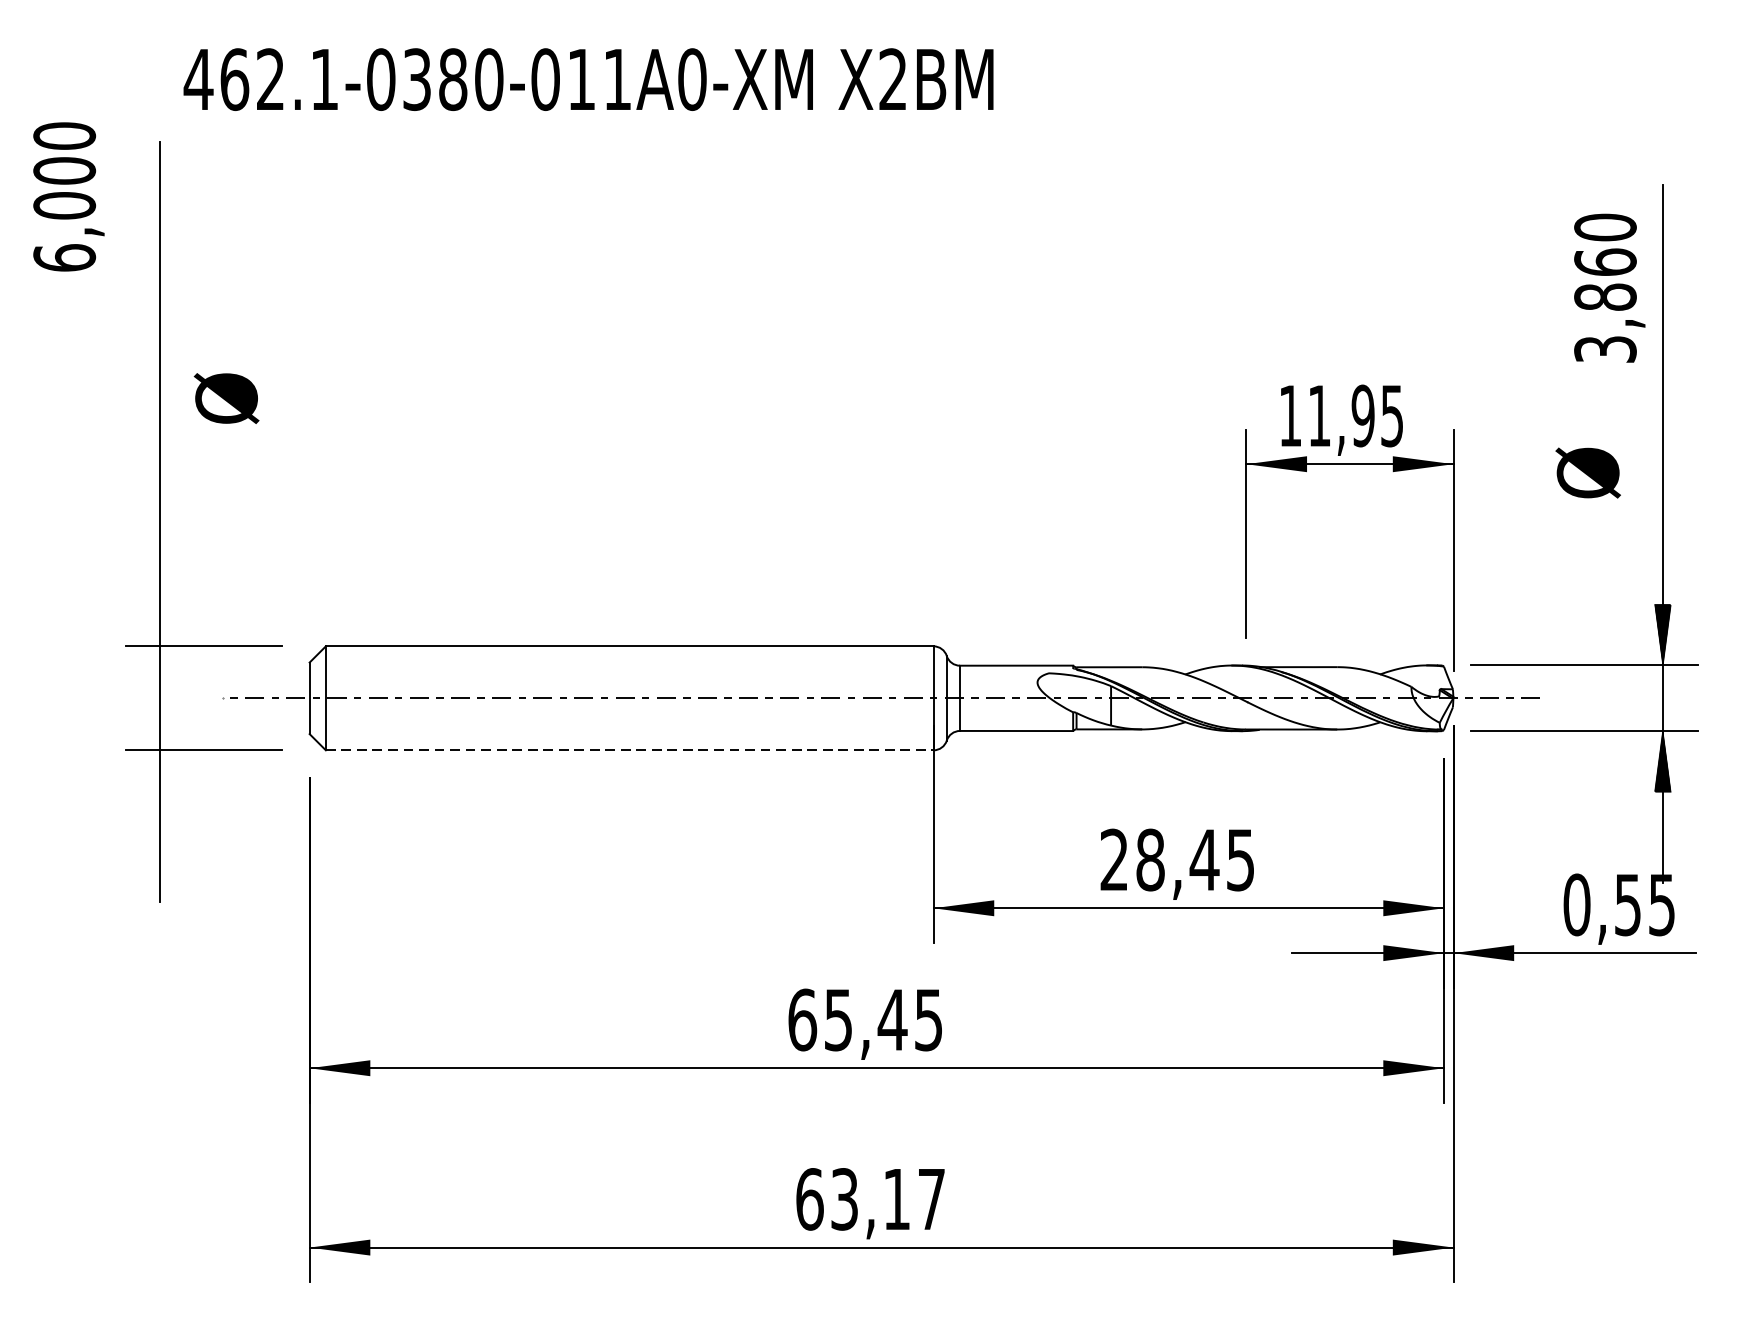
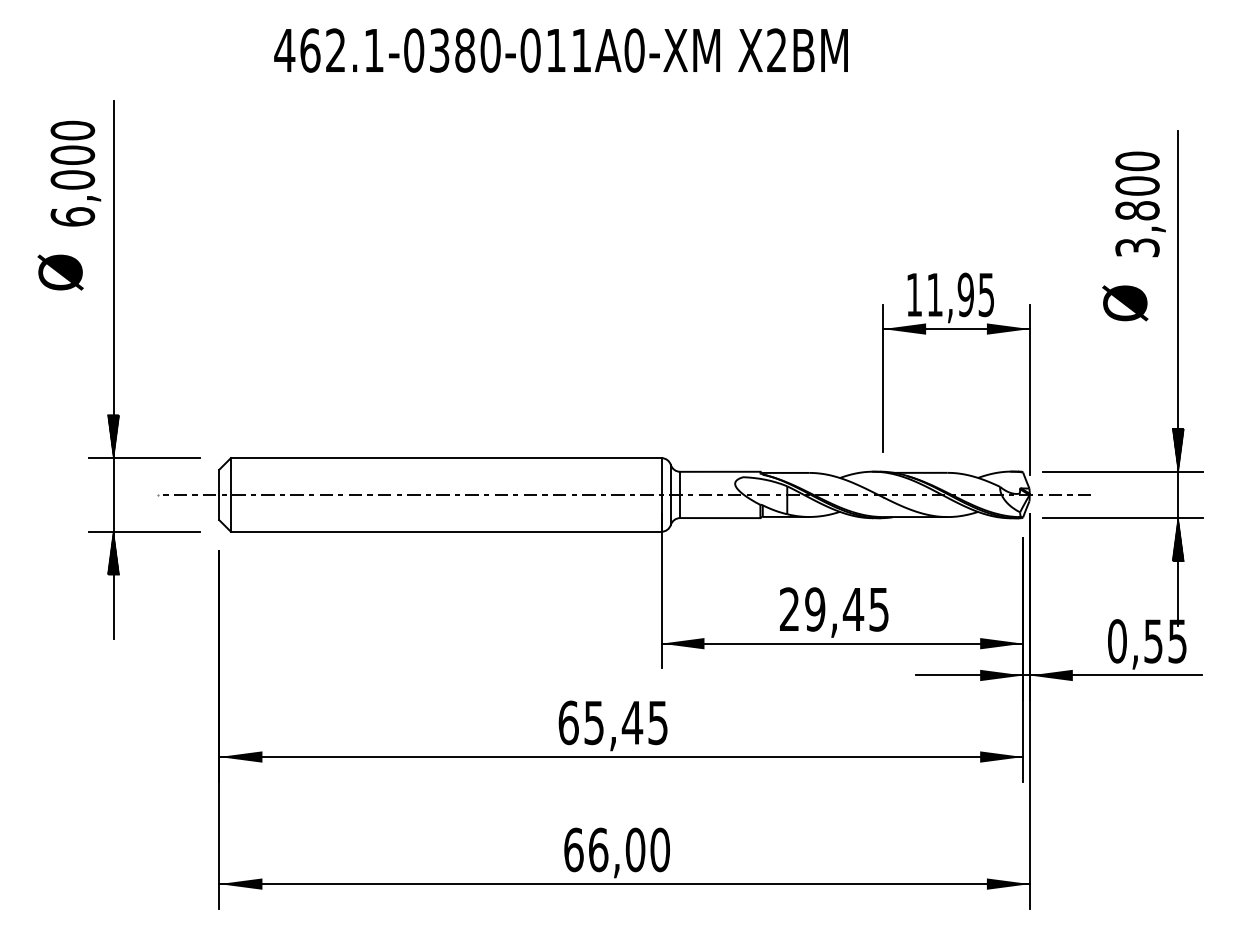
text: (587, 79) -> (560, 50), moved
text: (68, 196) -> (75, 173), moved
text: (1605, 261) -> (1137, 185), 3,860 -> 3,800
text: (226, 398) -> (60, 272), moved
text: (1588, 473) -> (1125, 303), moved
hatch: (160, 615) -> (113, 436), added
line: (630, 749) -> (446, 531), dashed -> solid
hatch: (160, 779) -> (113, 552), added
text: (1150, 860) -> (815, 609), 28,45 -> 29,45
text: (888, 1198) -> (629, 849), 63,17 -> 66,00

